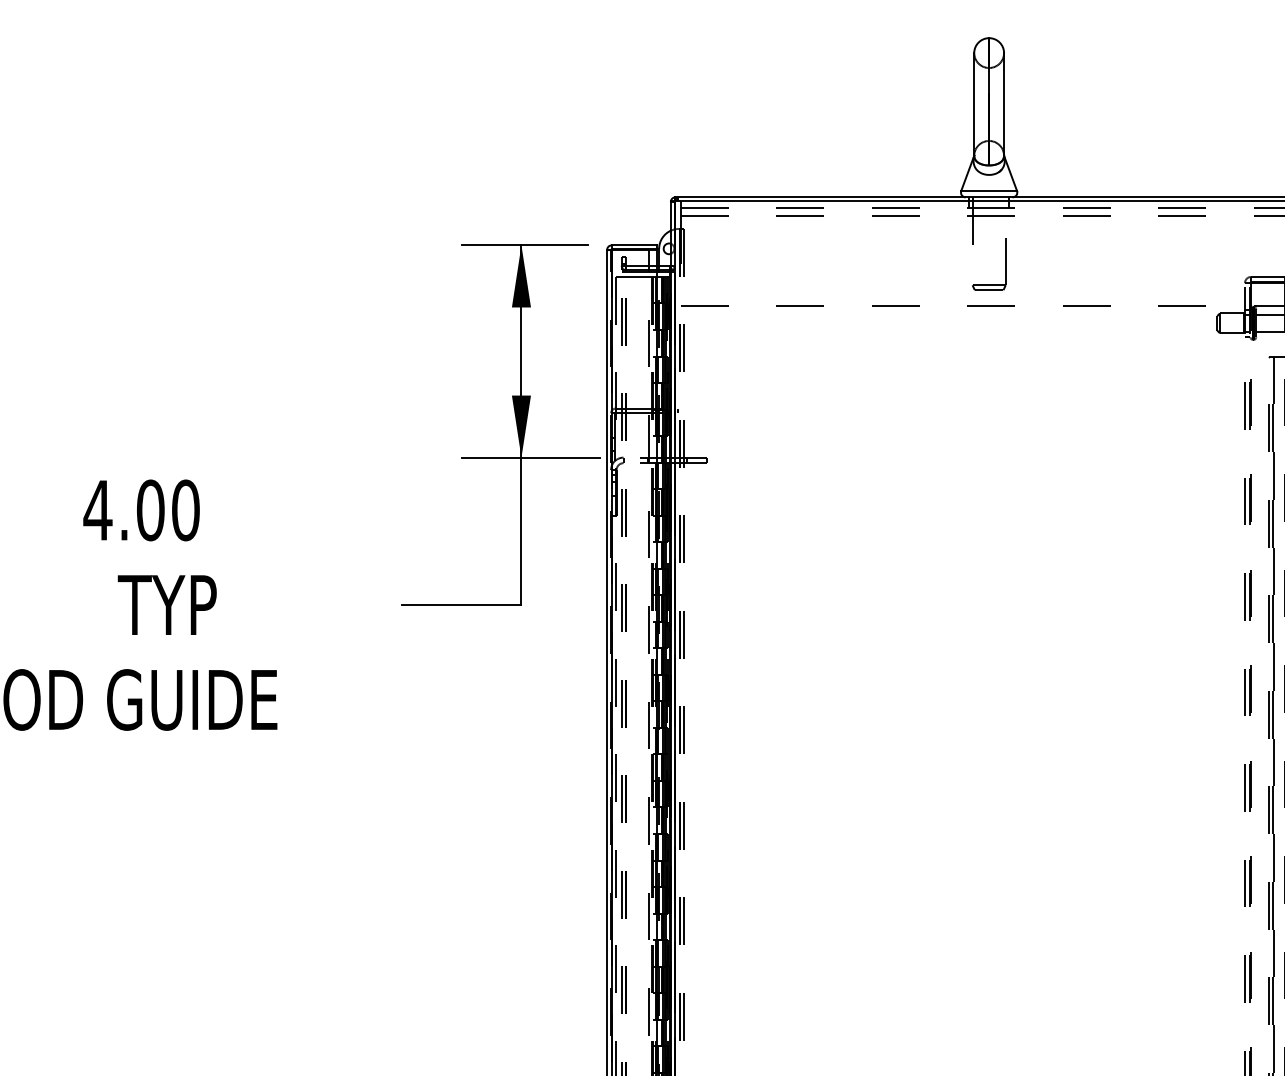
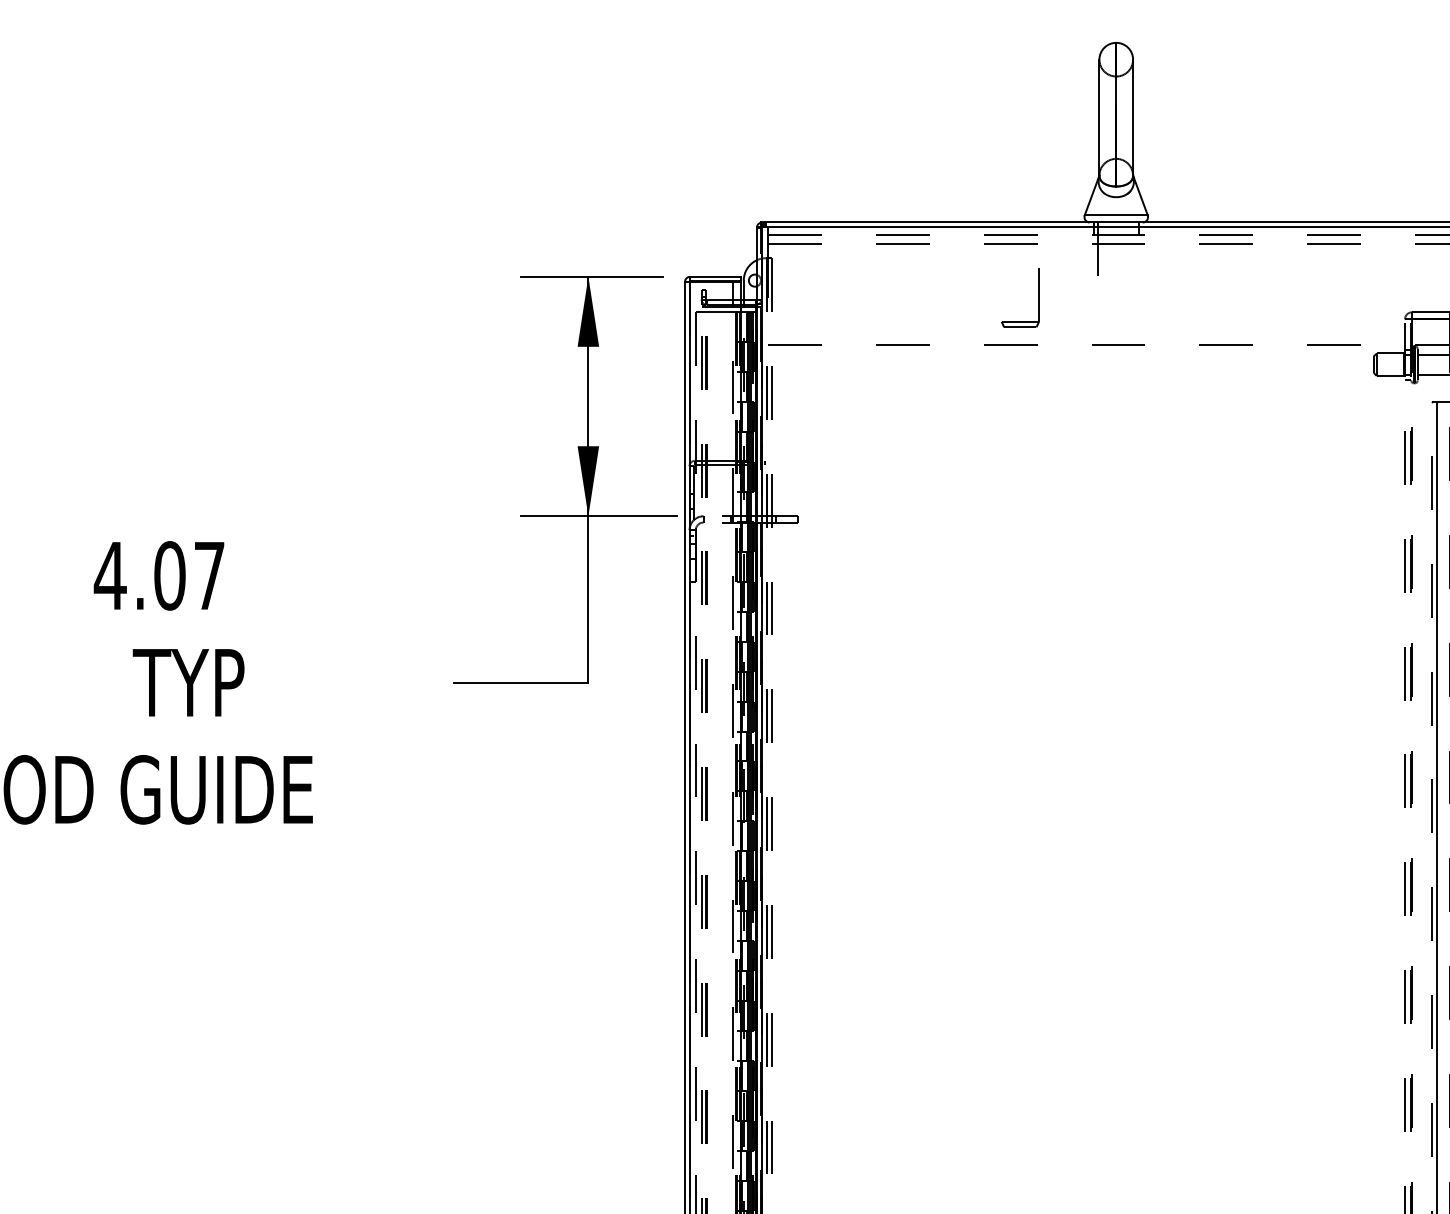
part: (1005, 264) -> (1038, 298), moved
text: (185, 510) -> (209, 575), 4.00 -> 4.07

